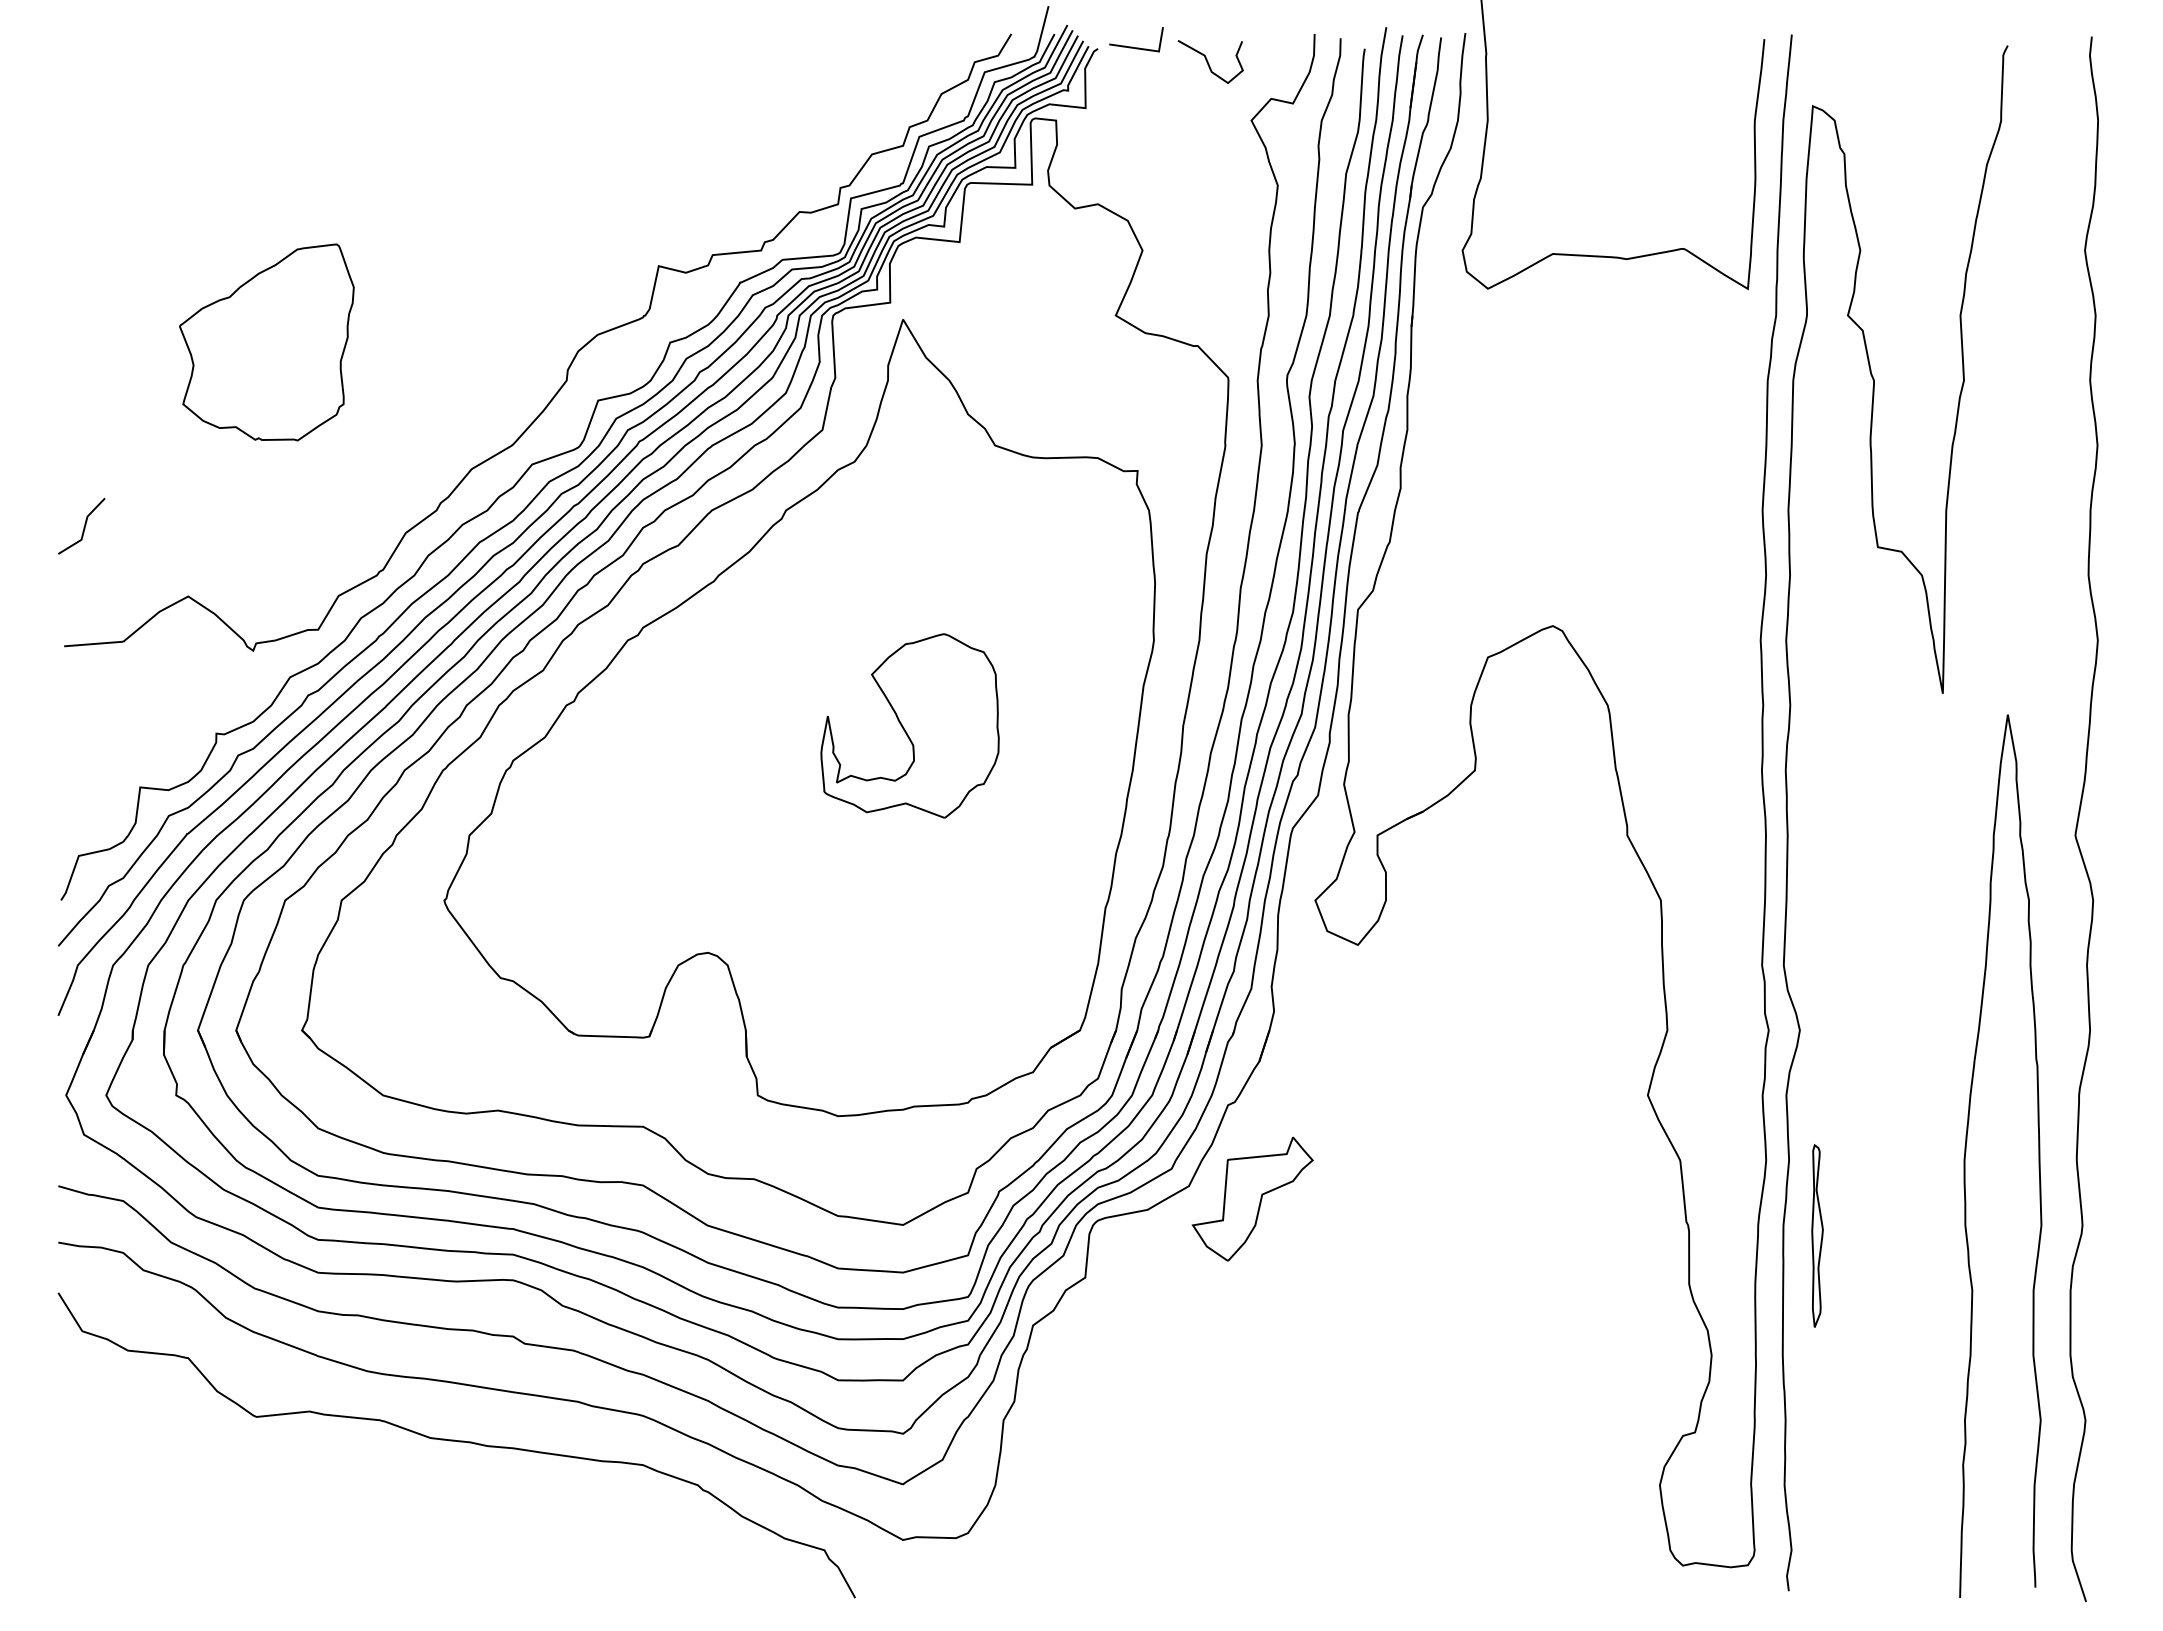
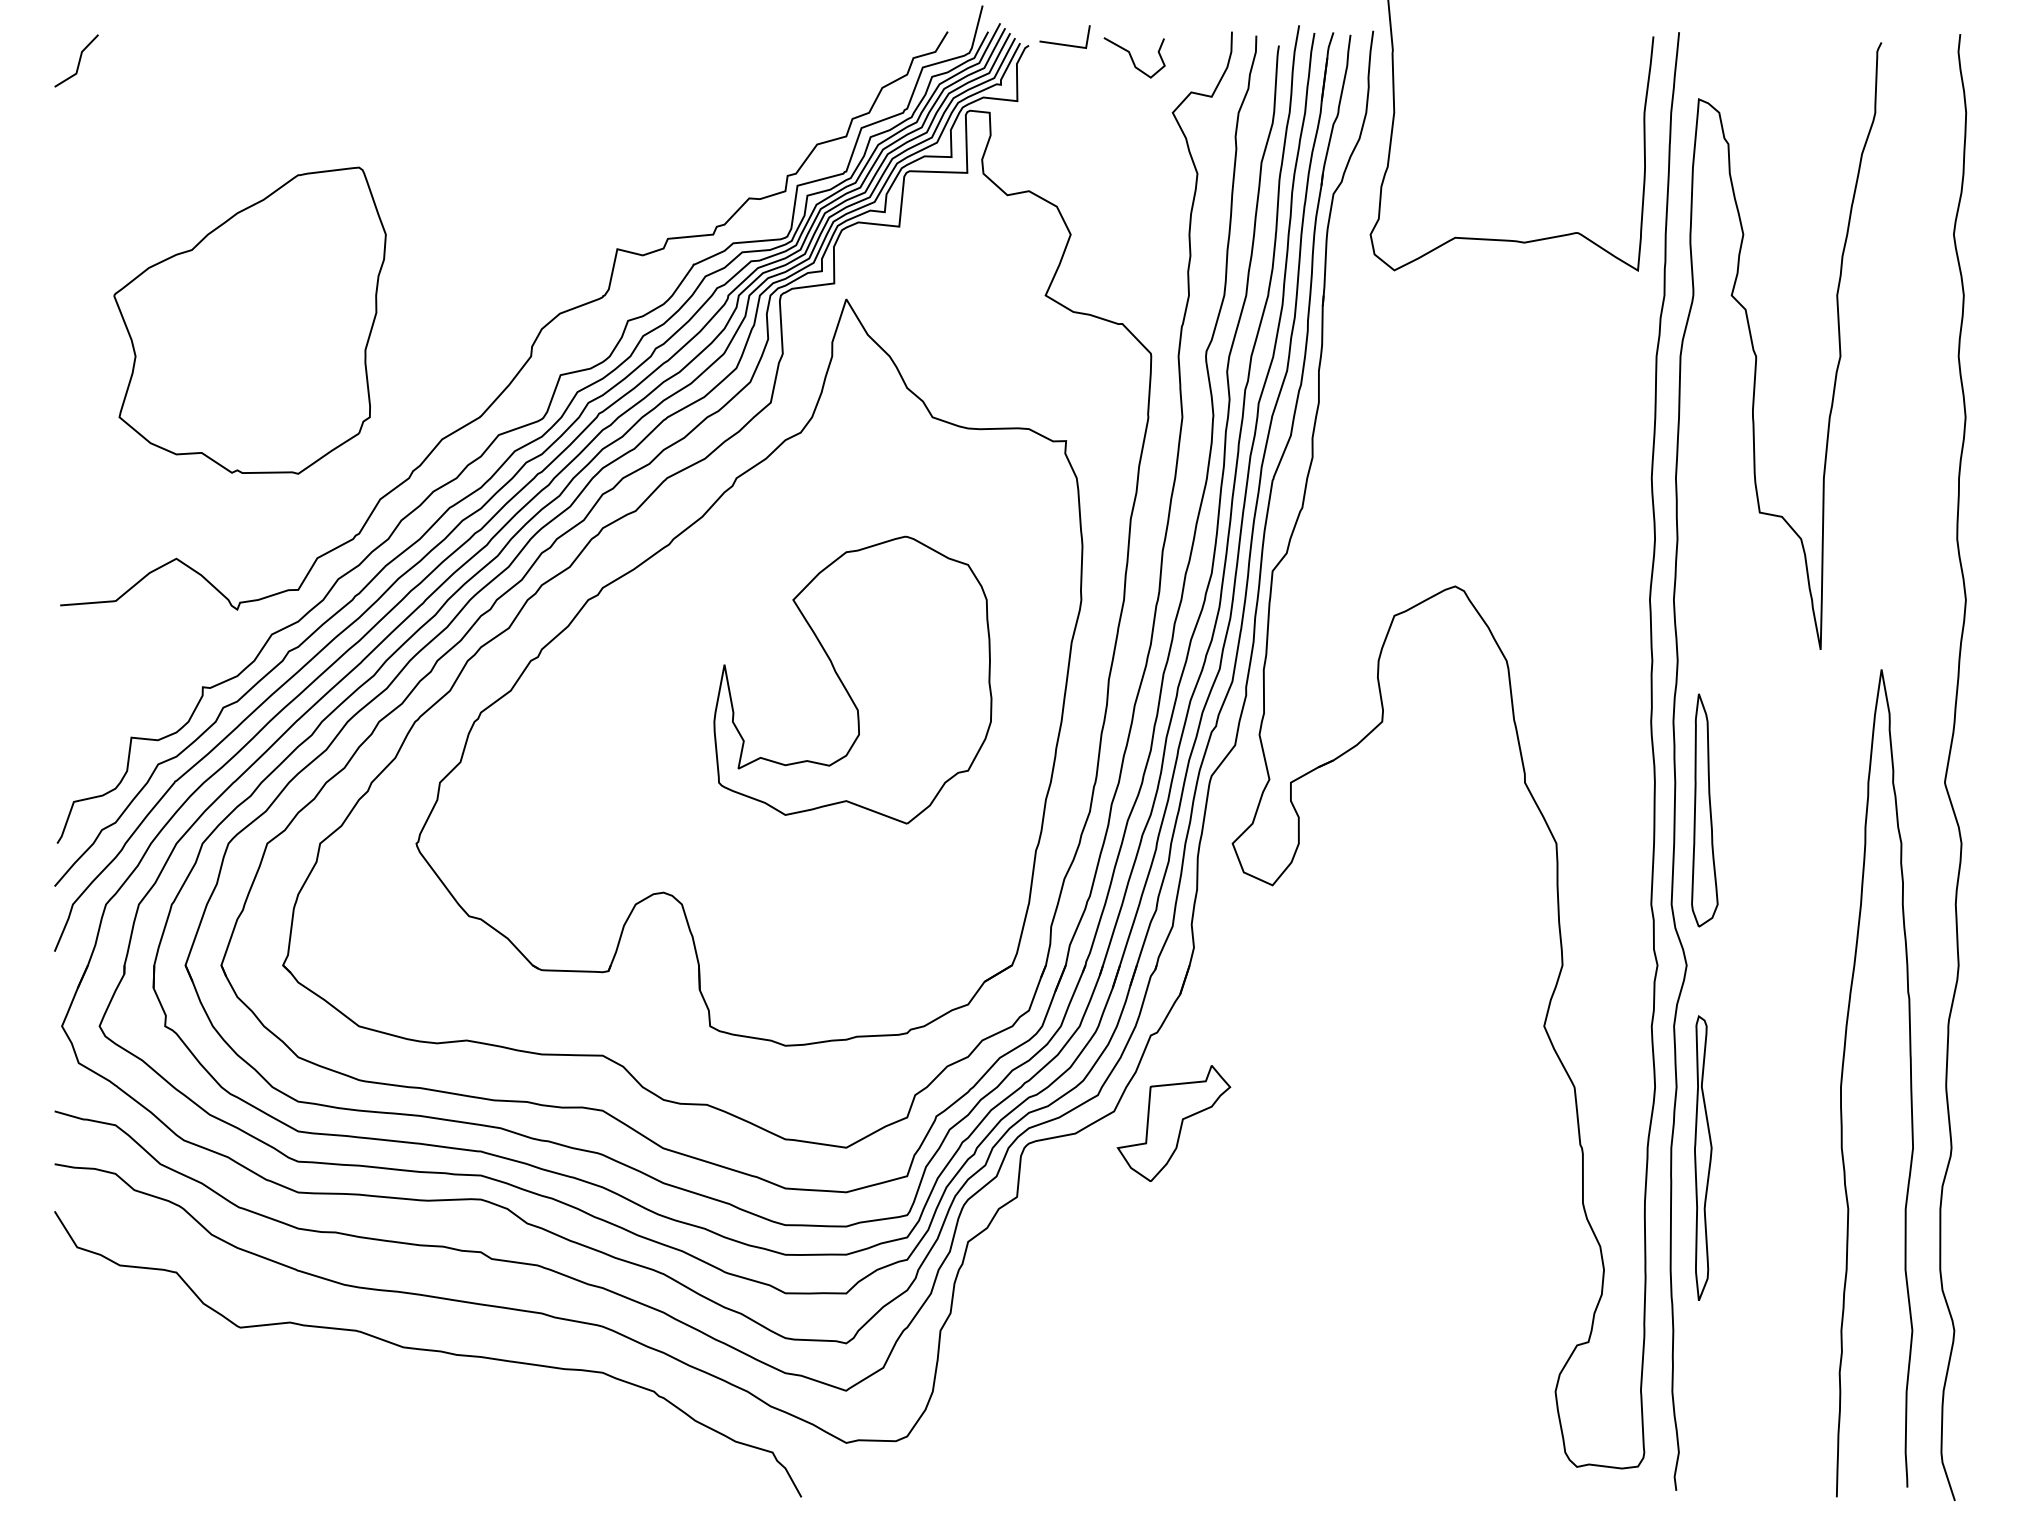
part: (266, 342) -> (249, 320), size x1.67
line: (83, 527) -> (78, 62), moved
part: (909, 725) -> (852, 679), size x1.67
part: (1818, 864) -> (1704, 809), added
part: (1817, 1235) -> (1703, 1157), size x1.67

